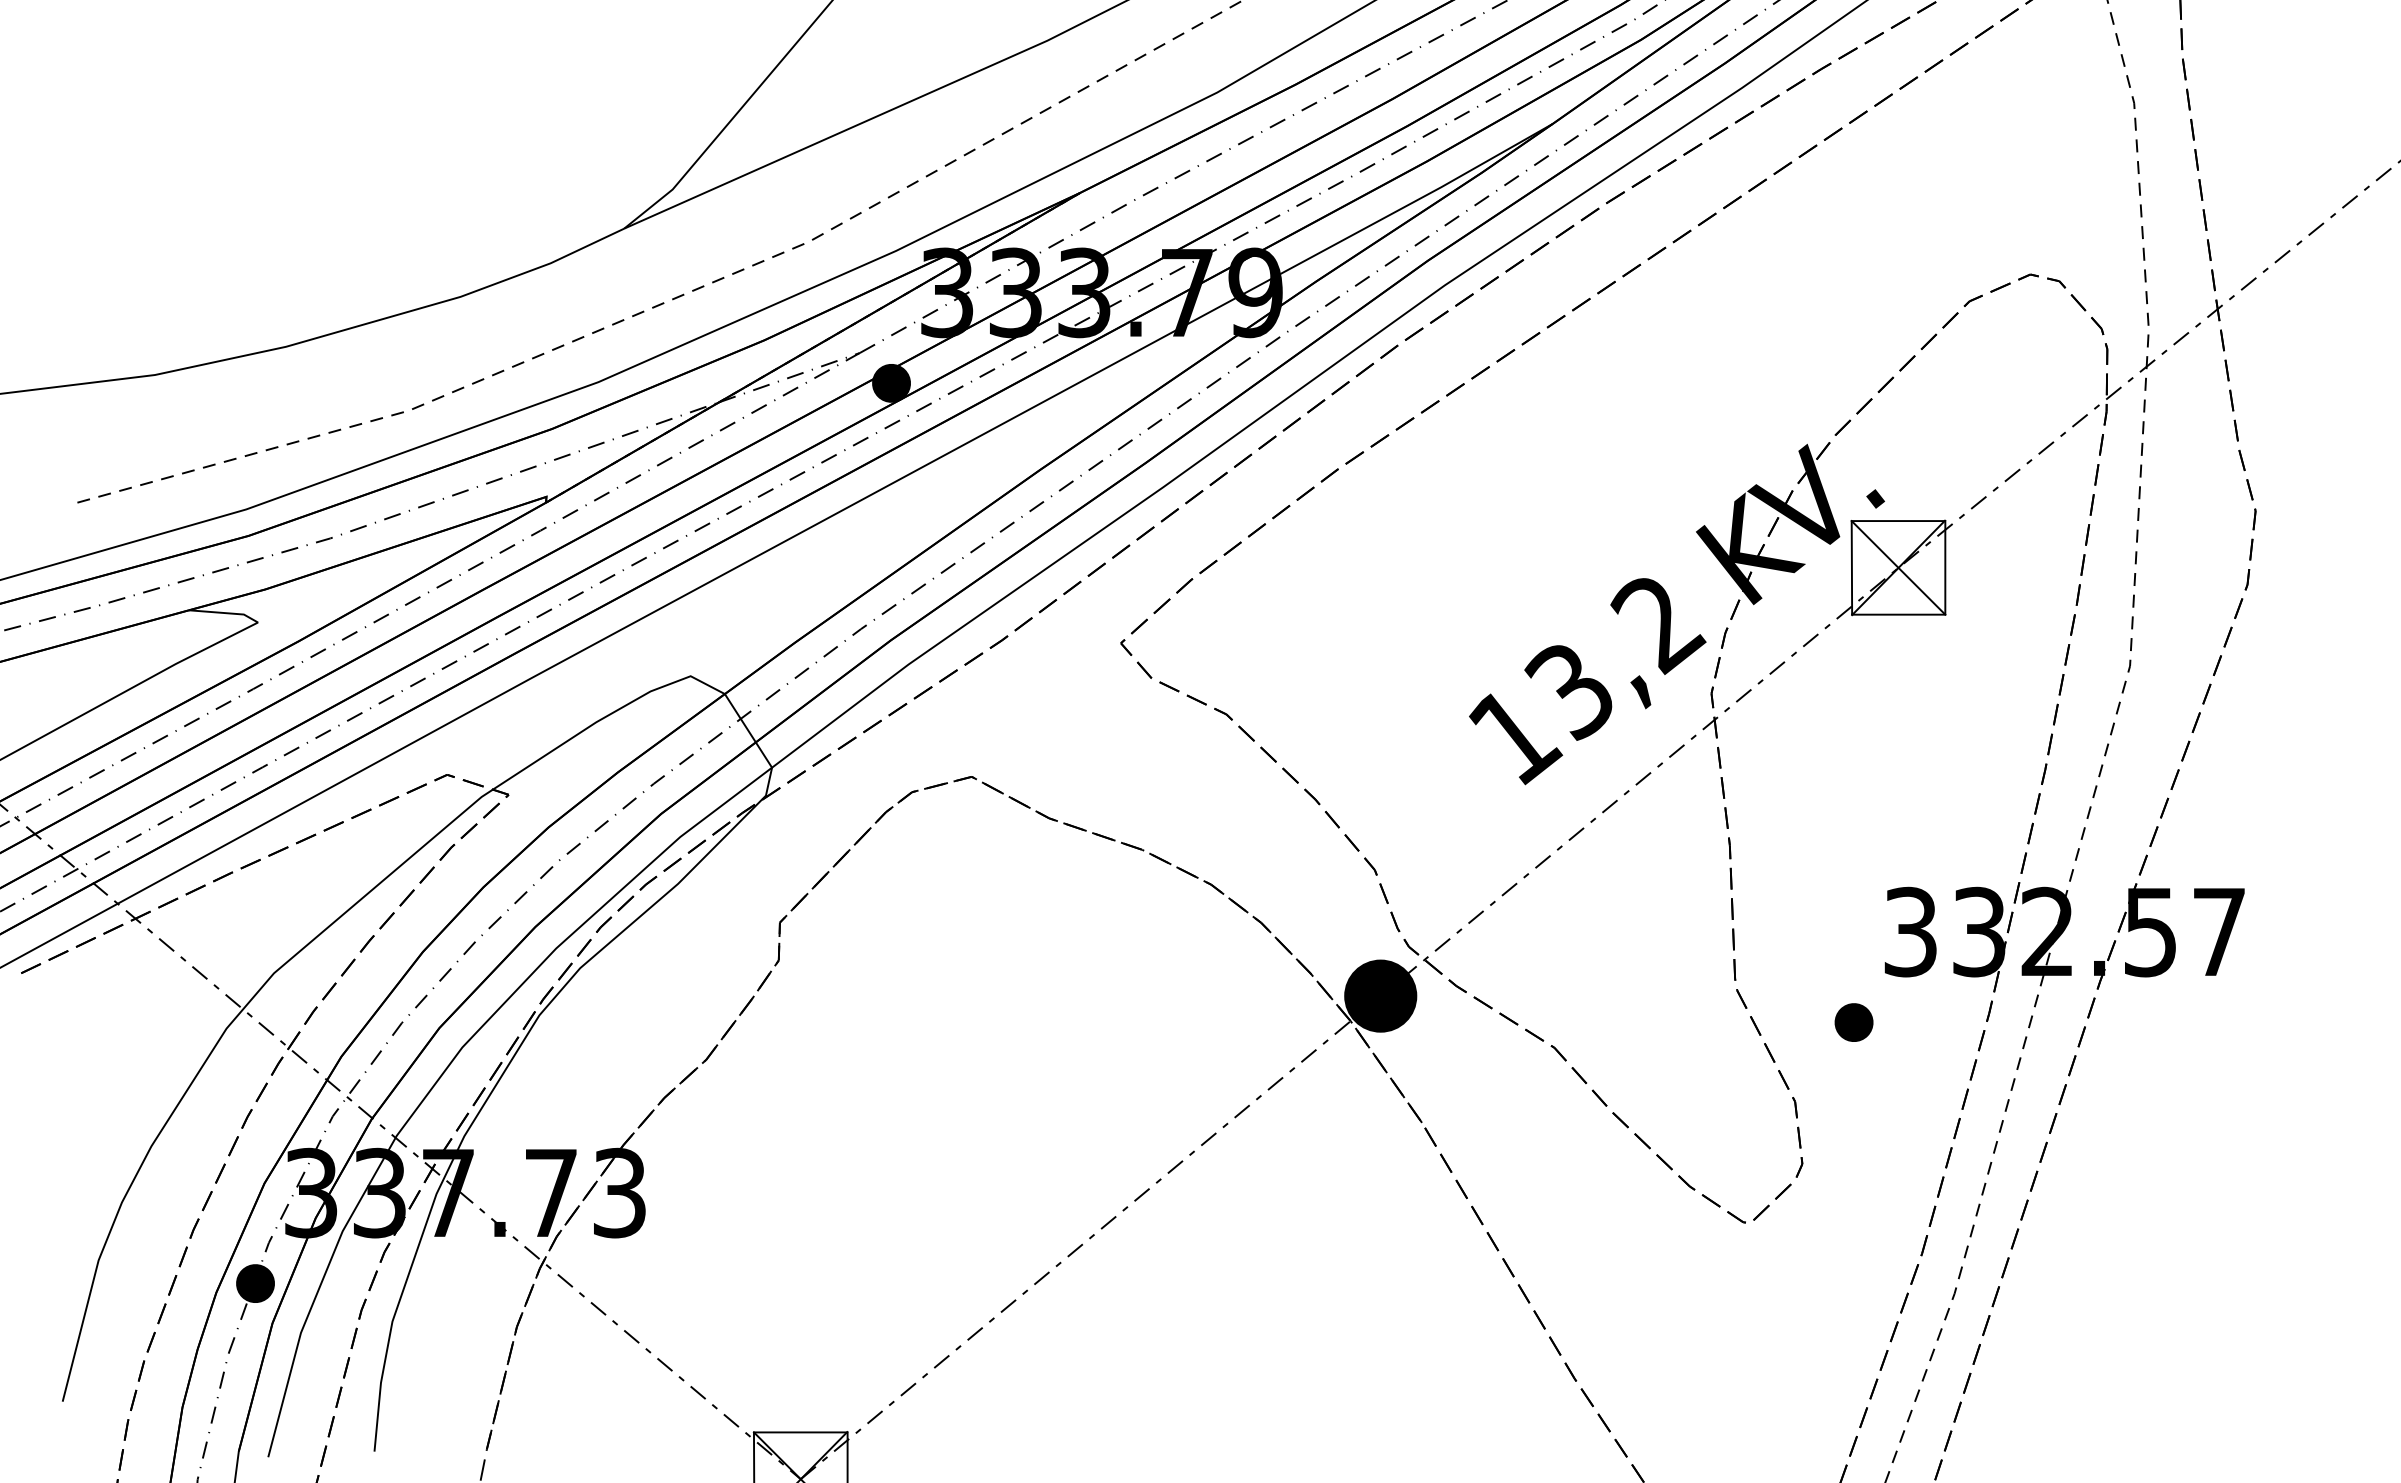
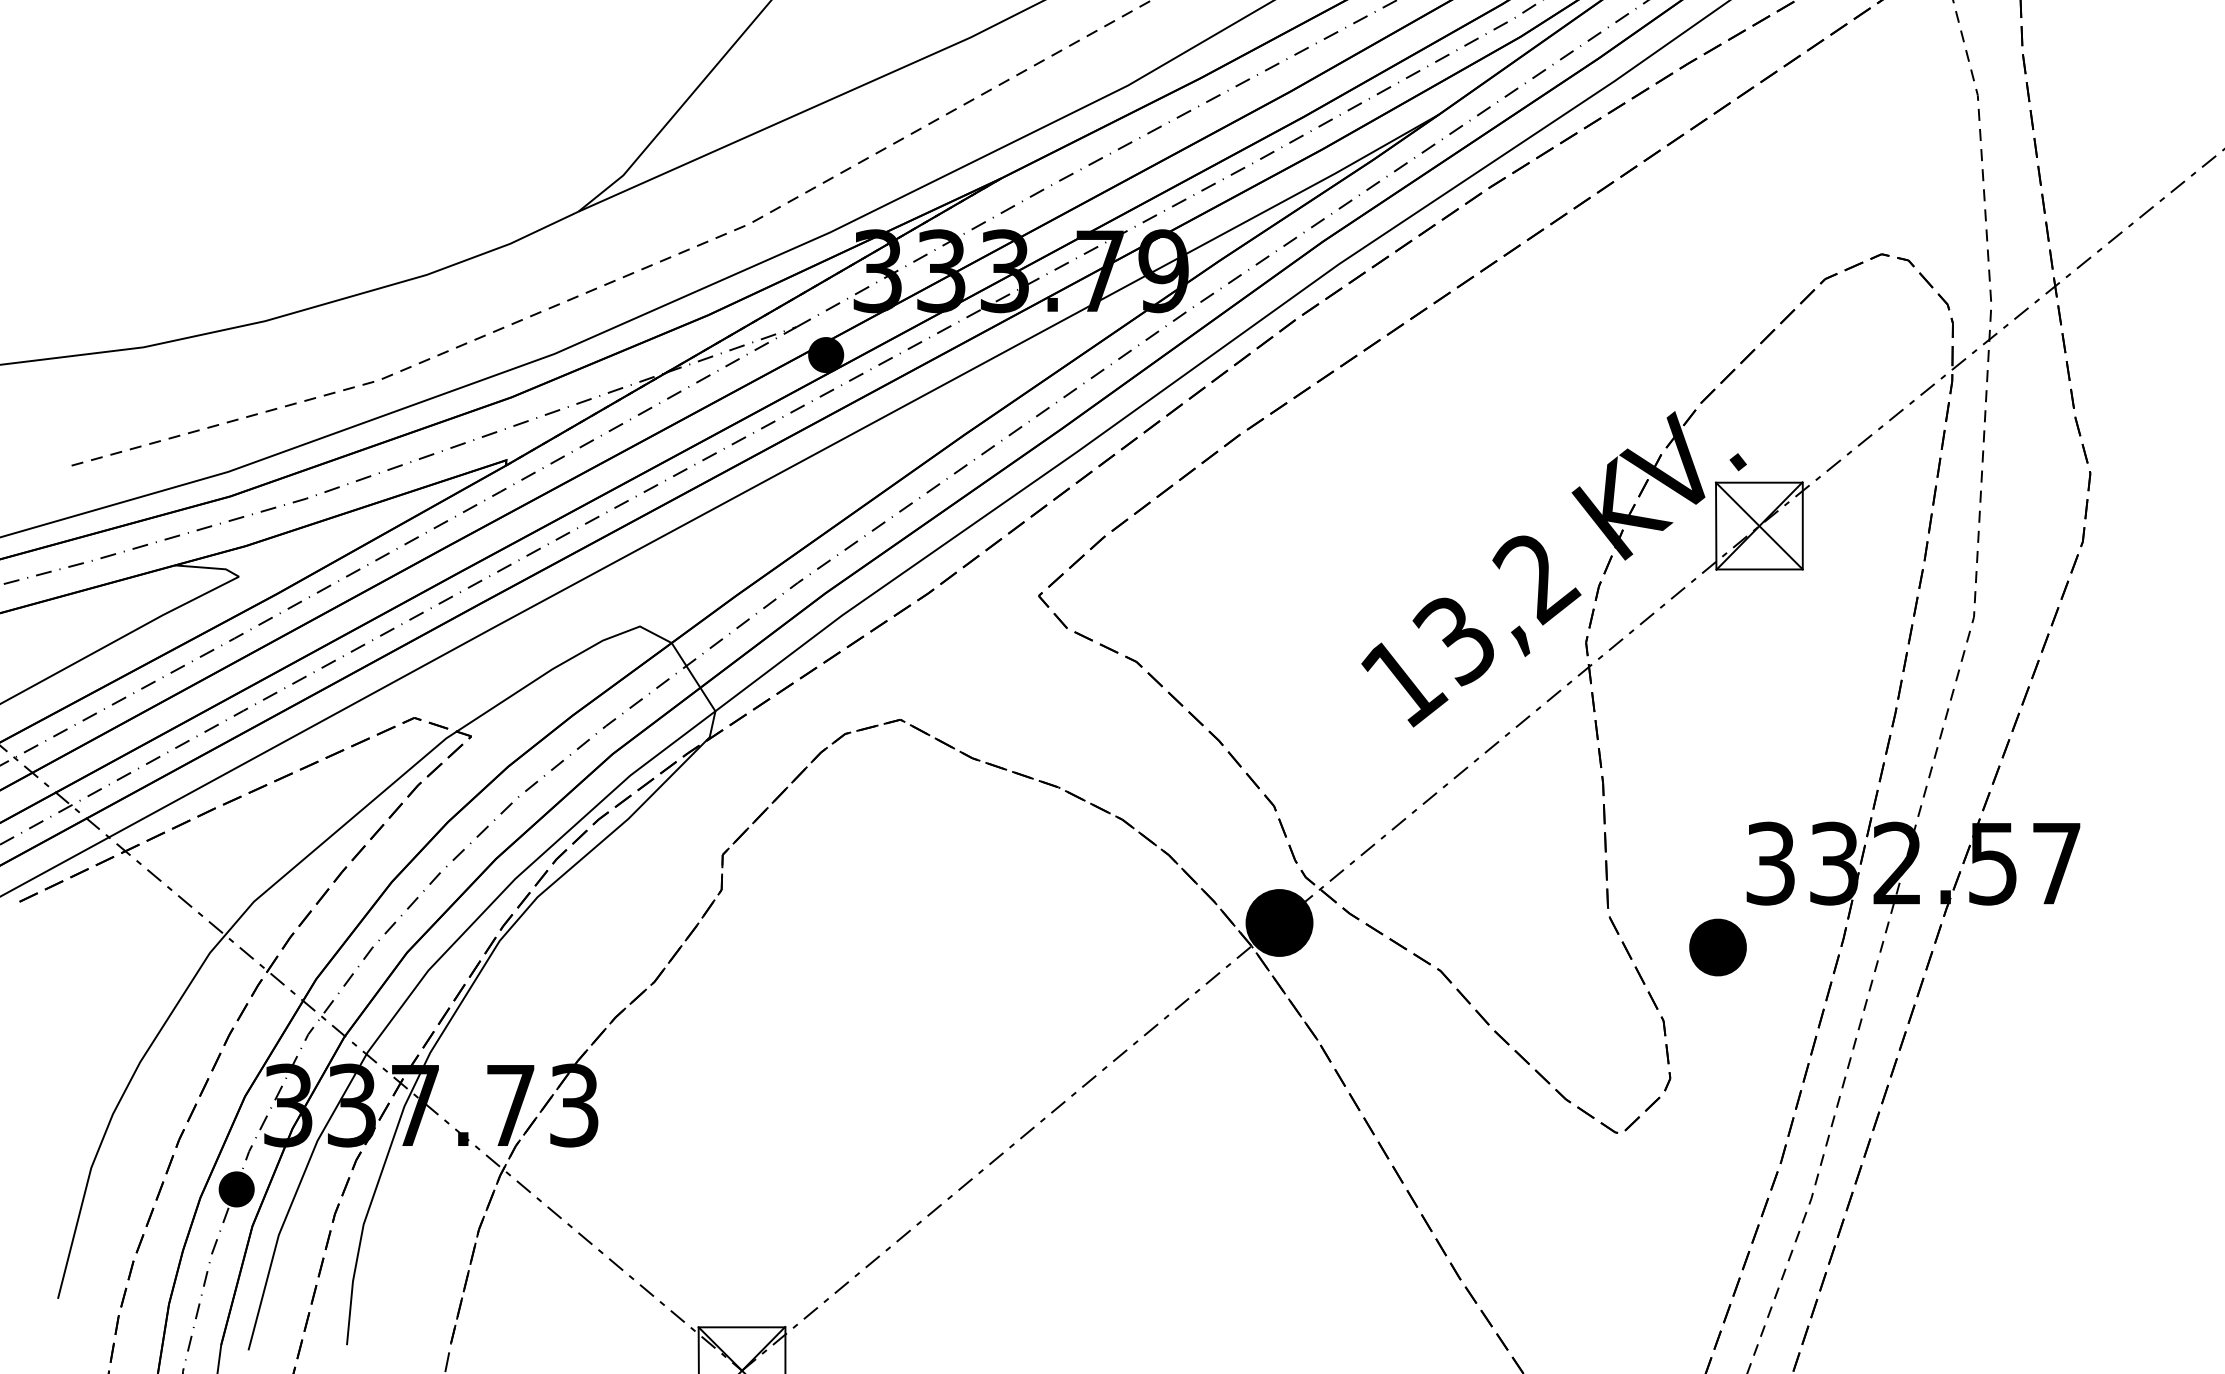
part: (1854, 1022) -> (1718, 947), size x1.6

